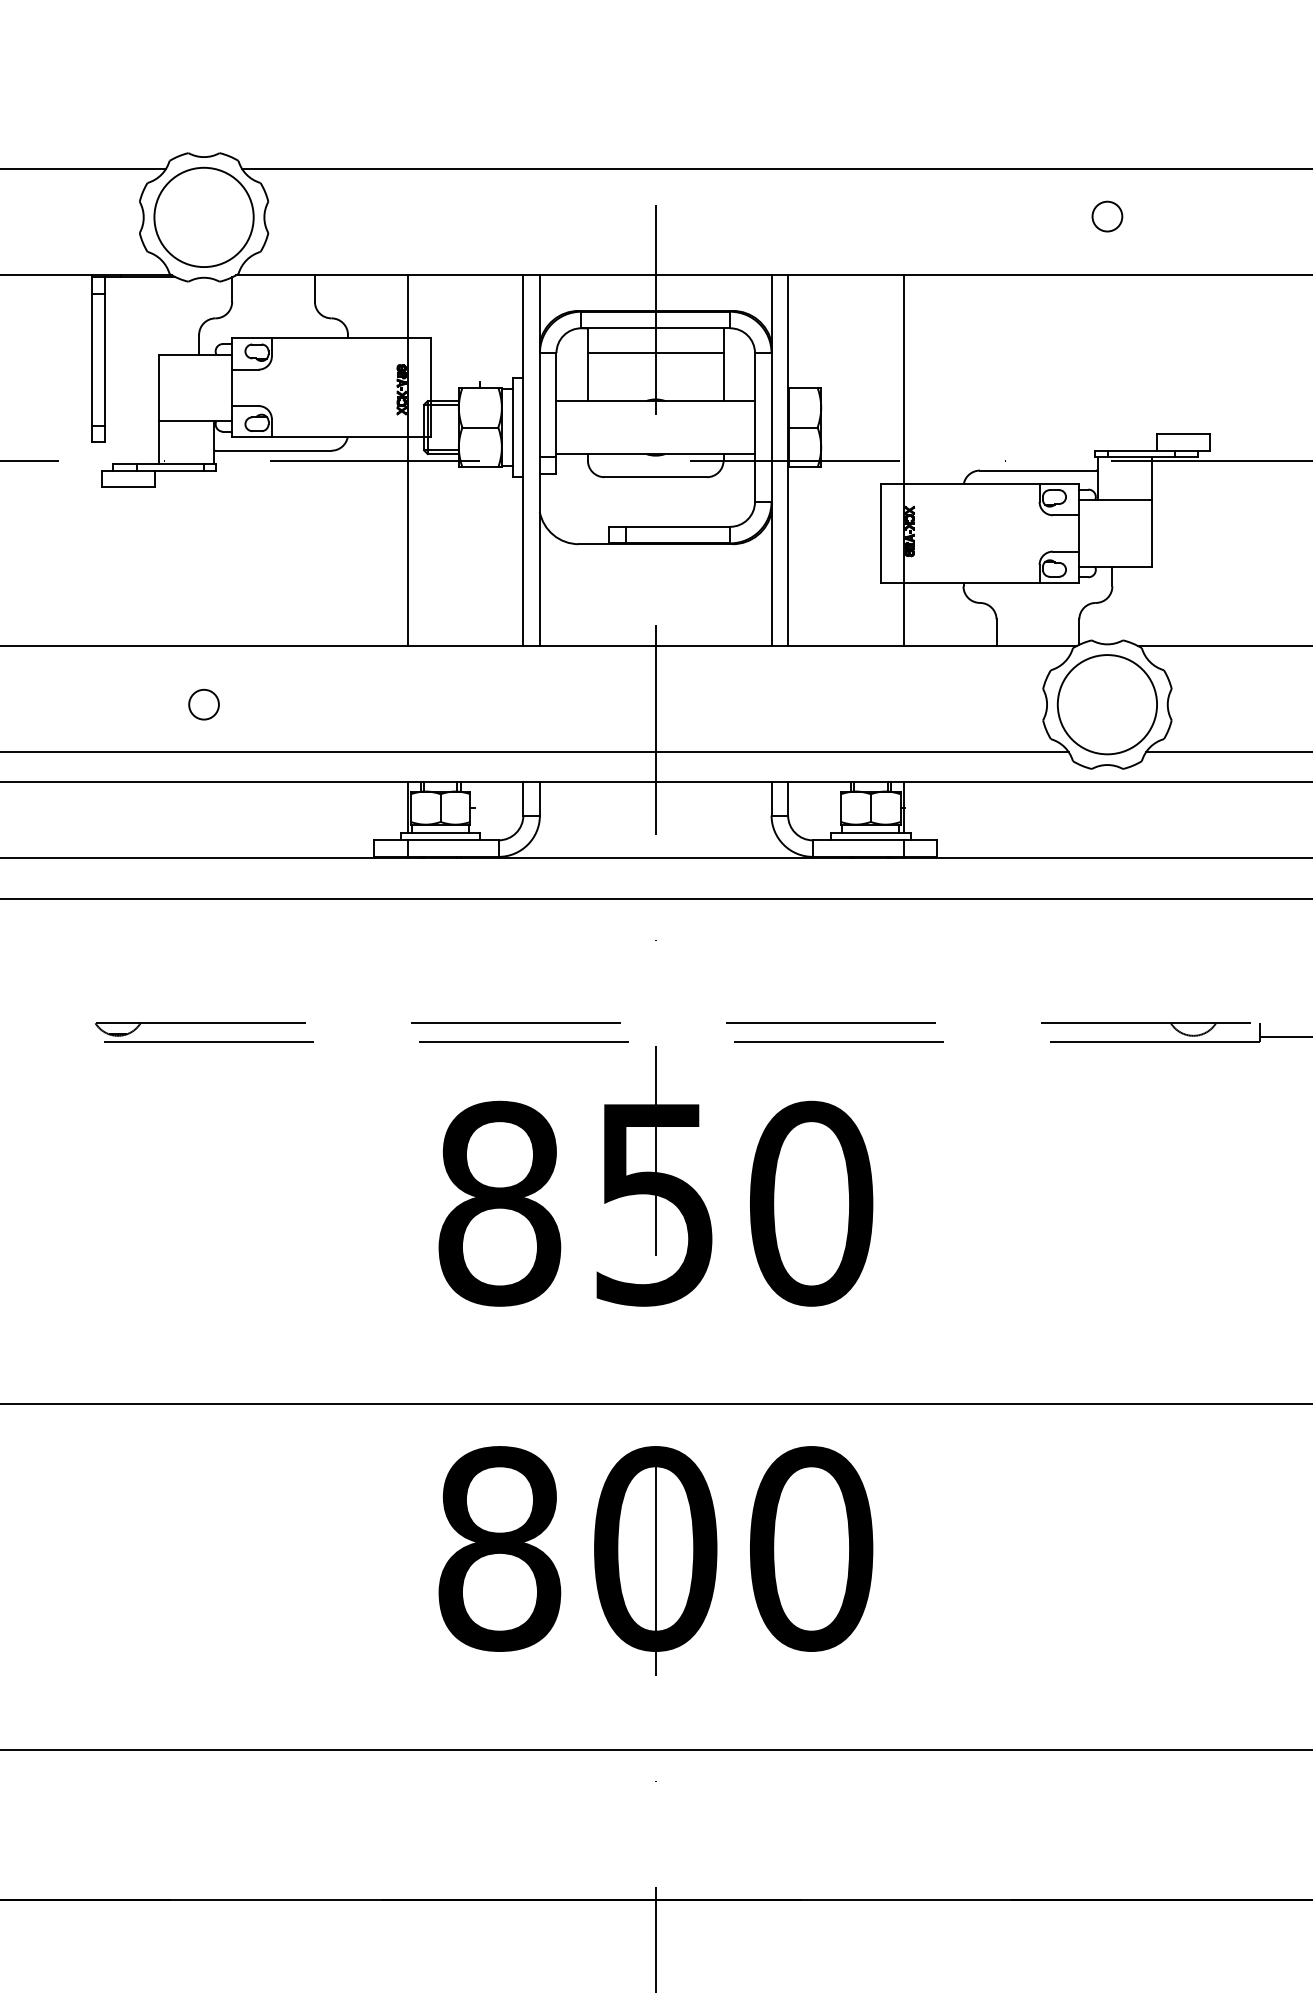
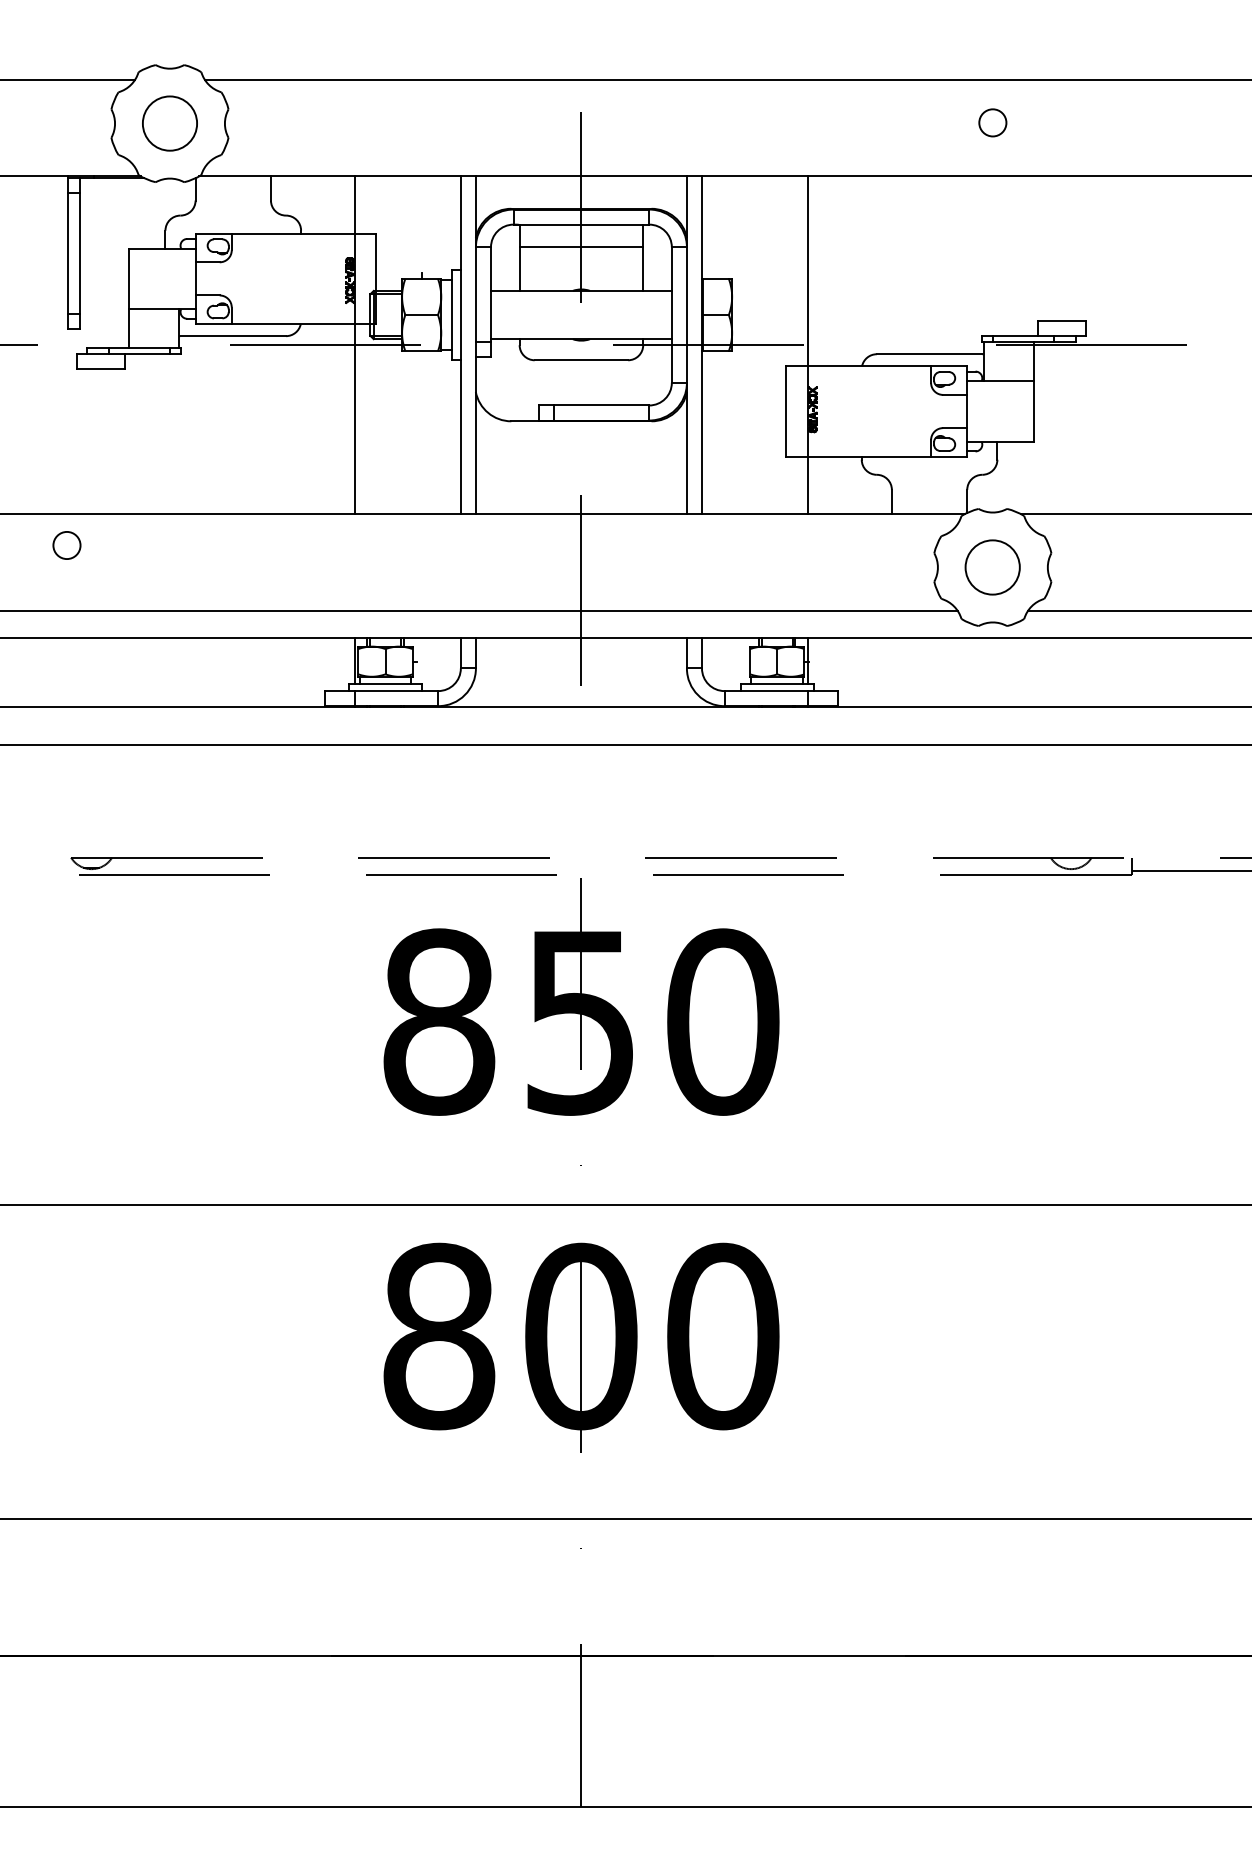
circle: (203, 217) -> (169, 123), size x0.6
circle: (203, 704) -> (66, 545), moved
circle: (1107, 704) -> (992, 567), size x0.6

